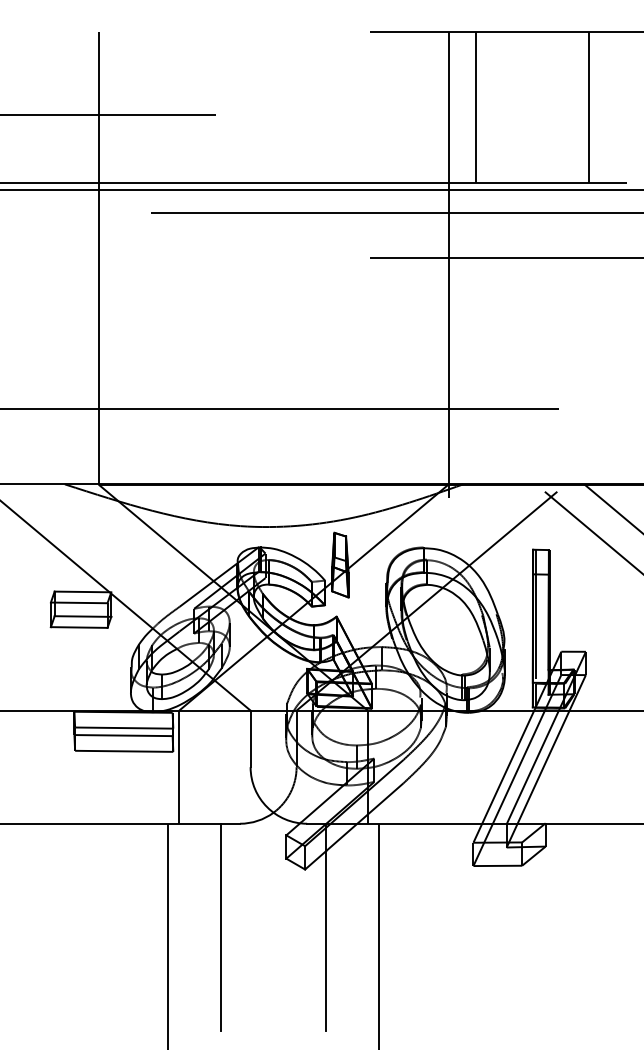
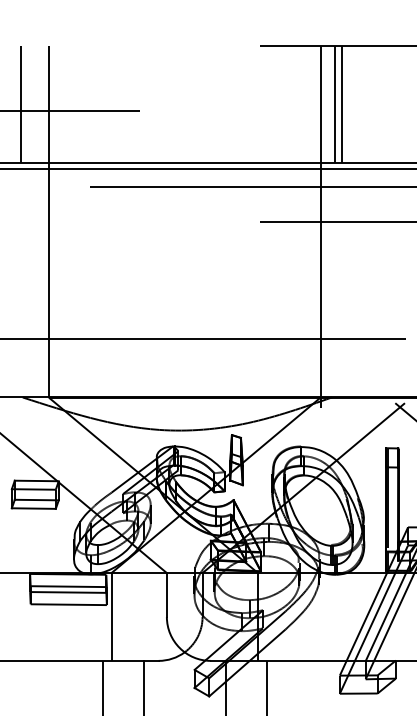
line: (62, 106) -> (20, 104), added
line: (466, 106) -> (334, 104), added

